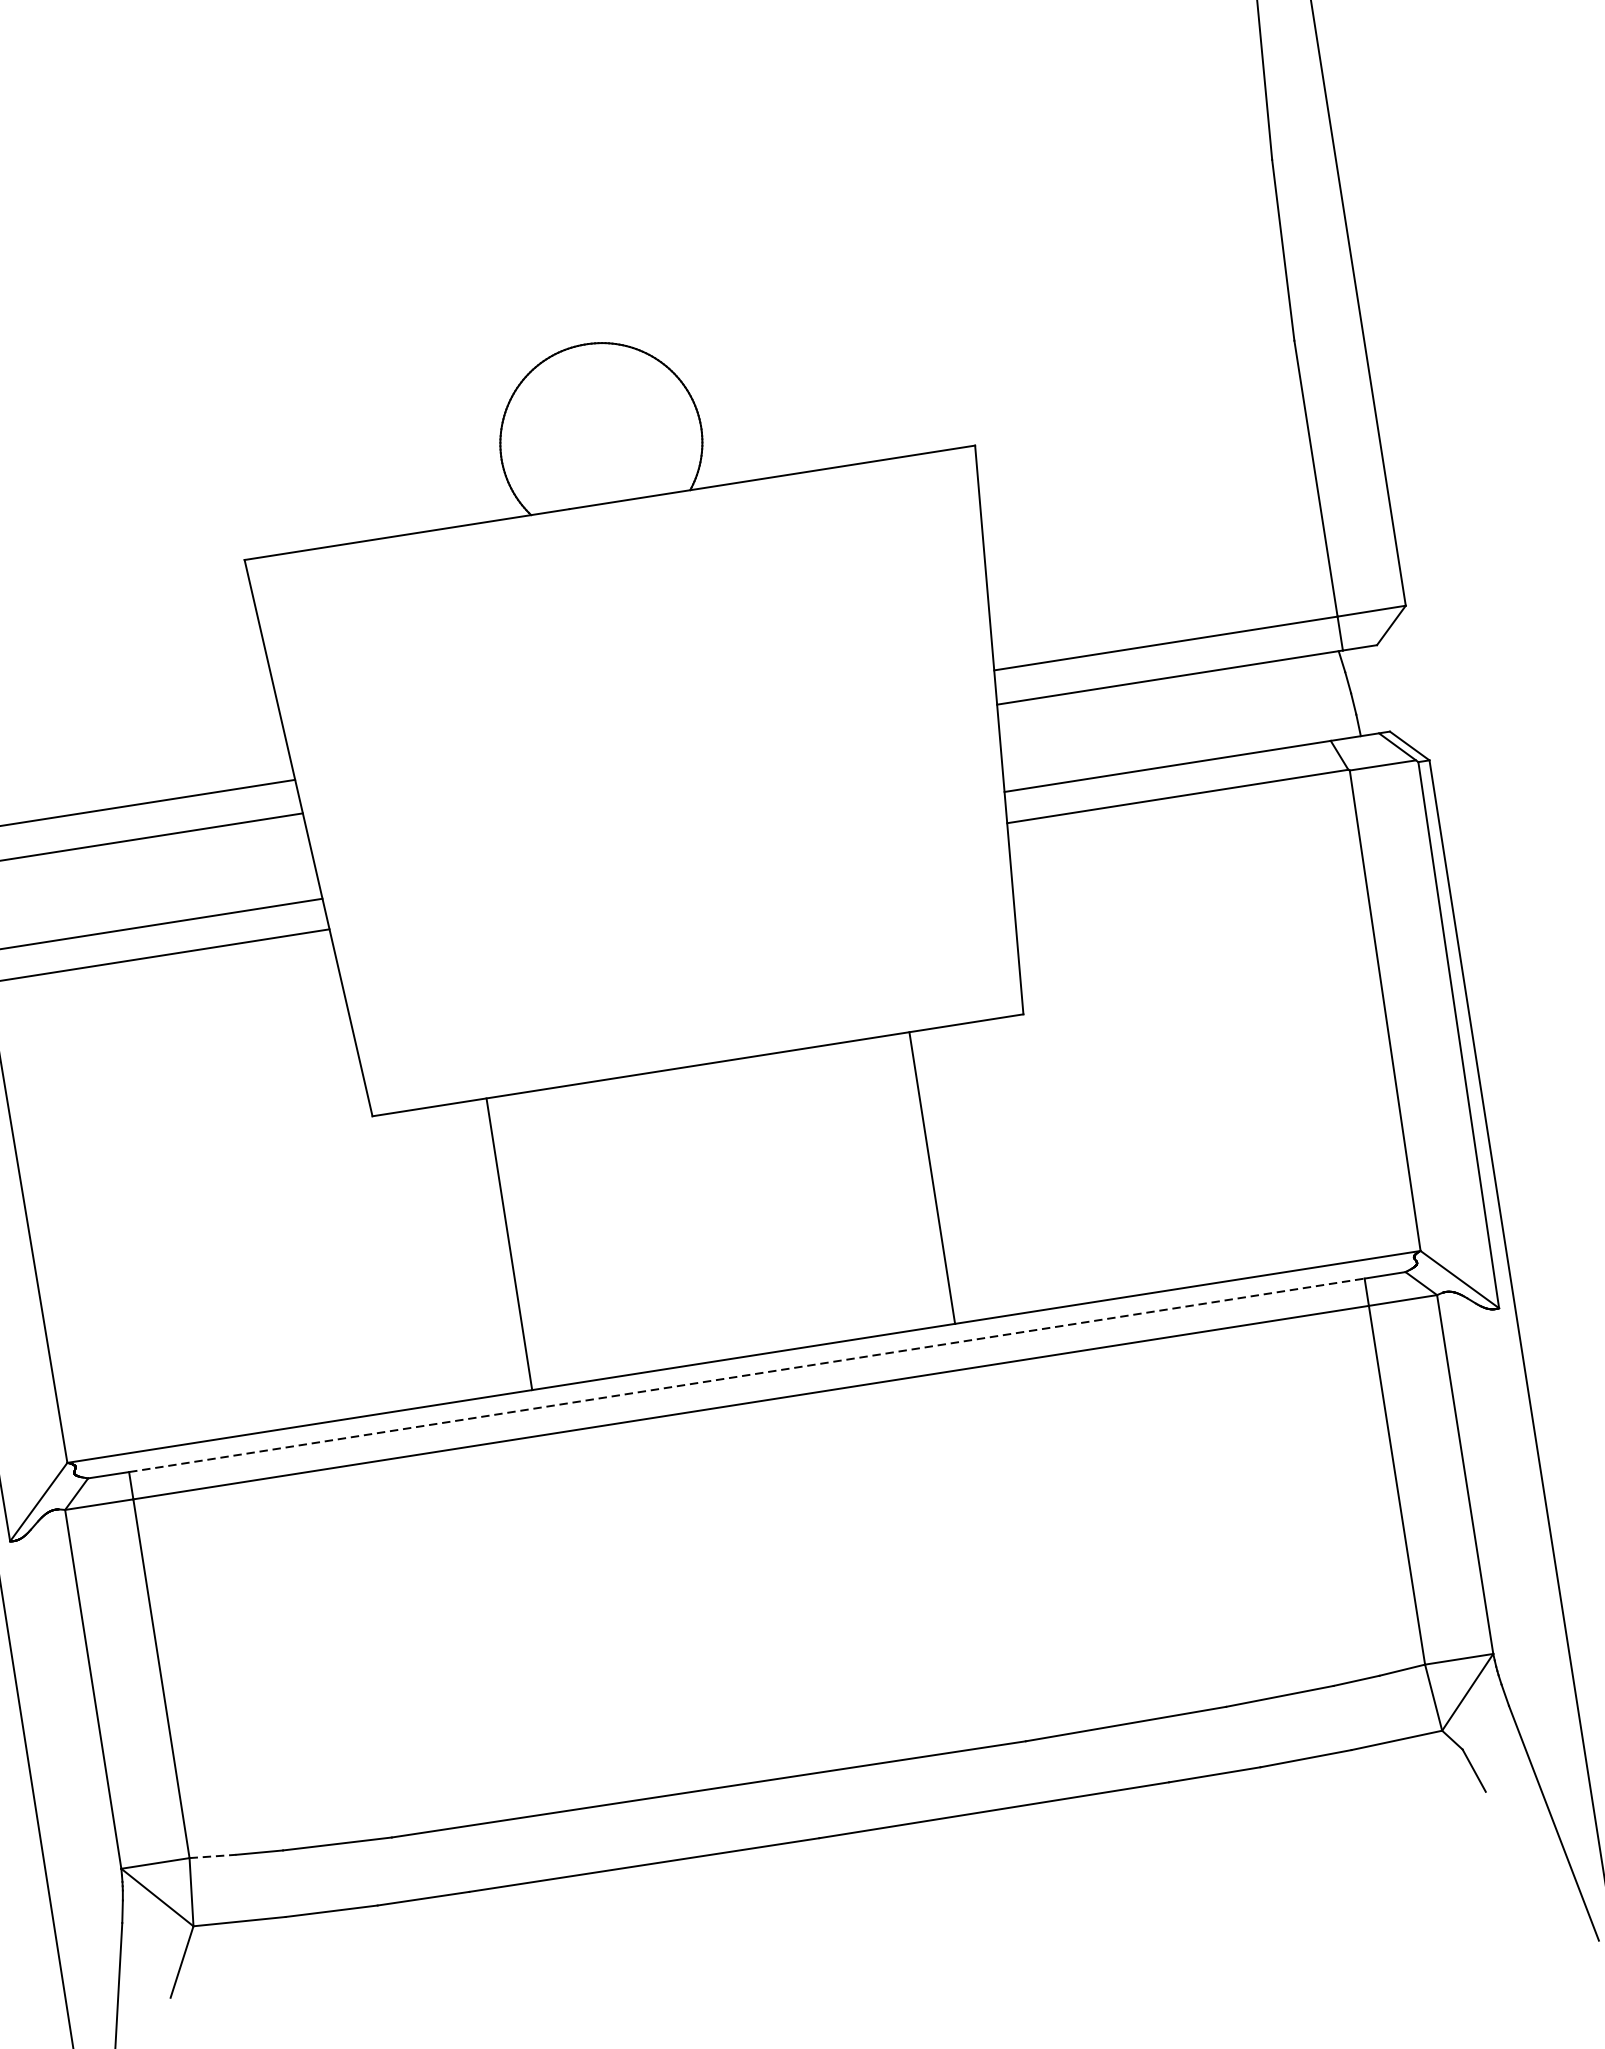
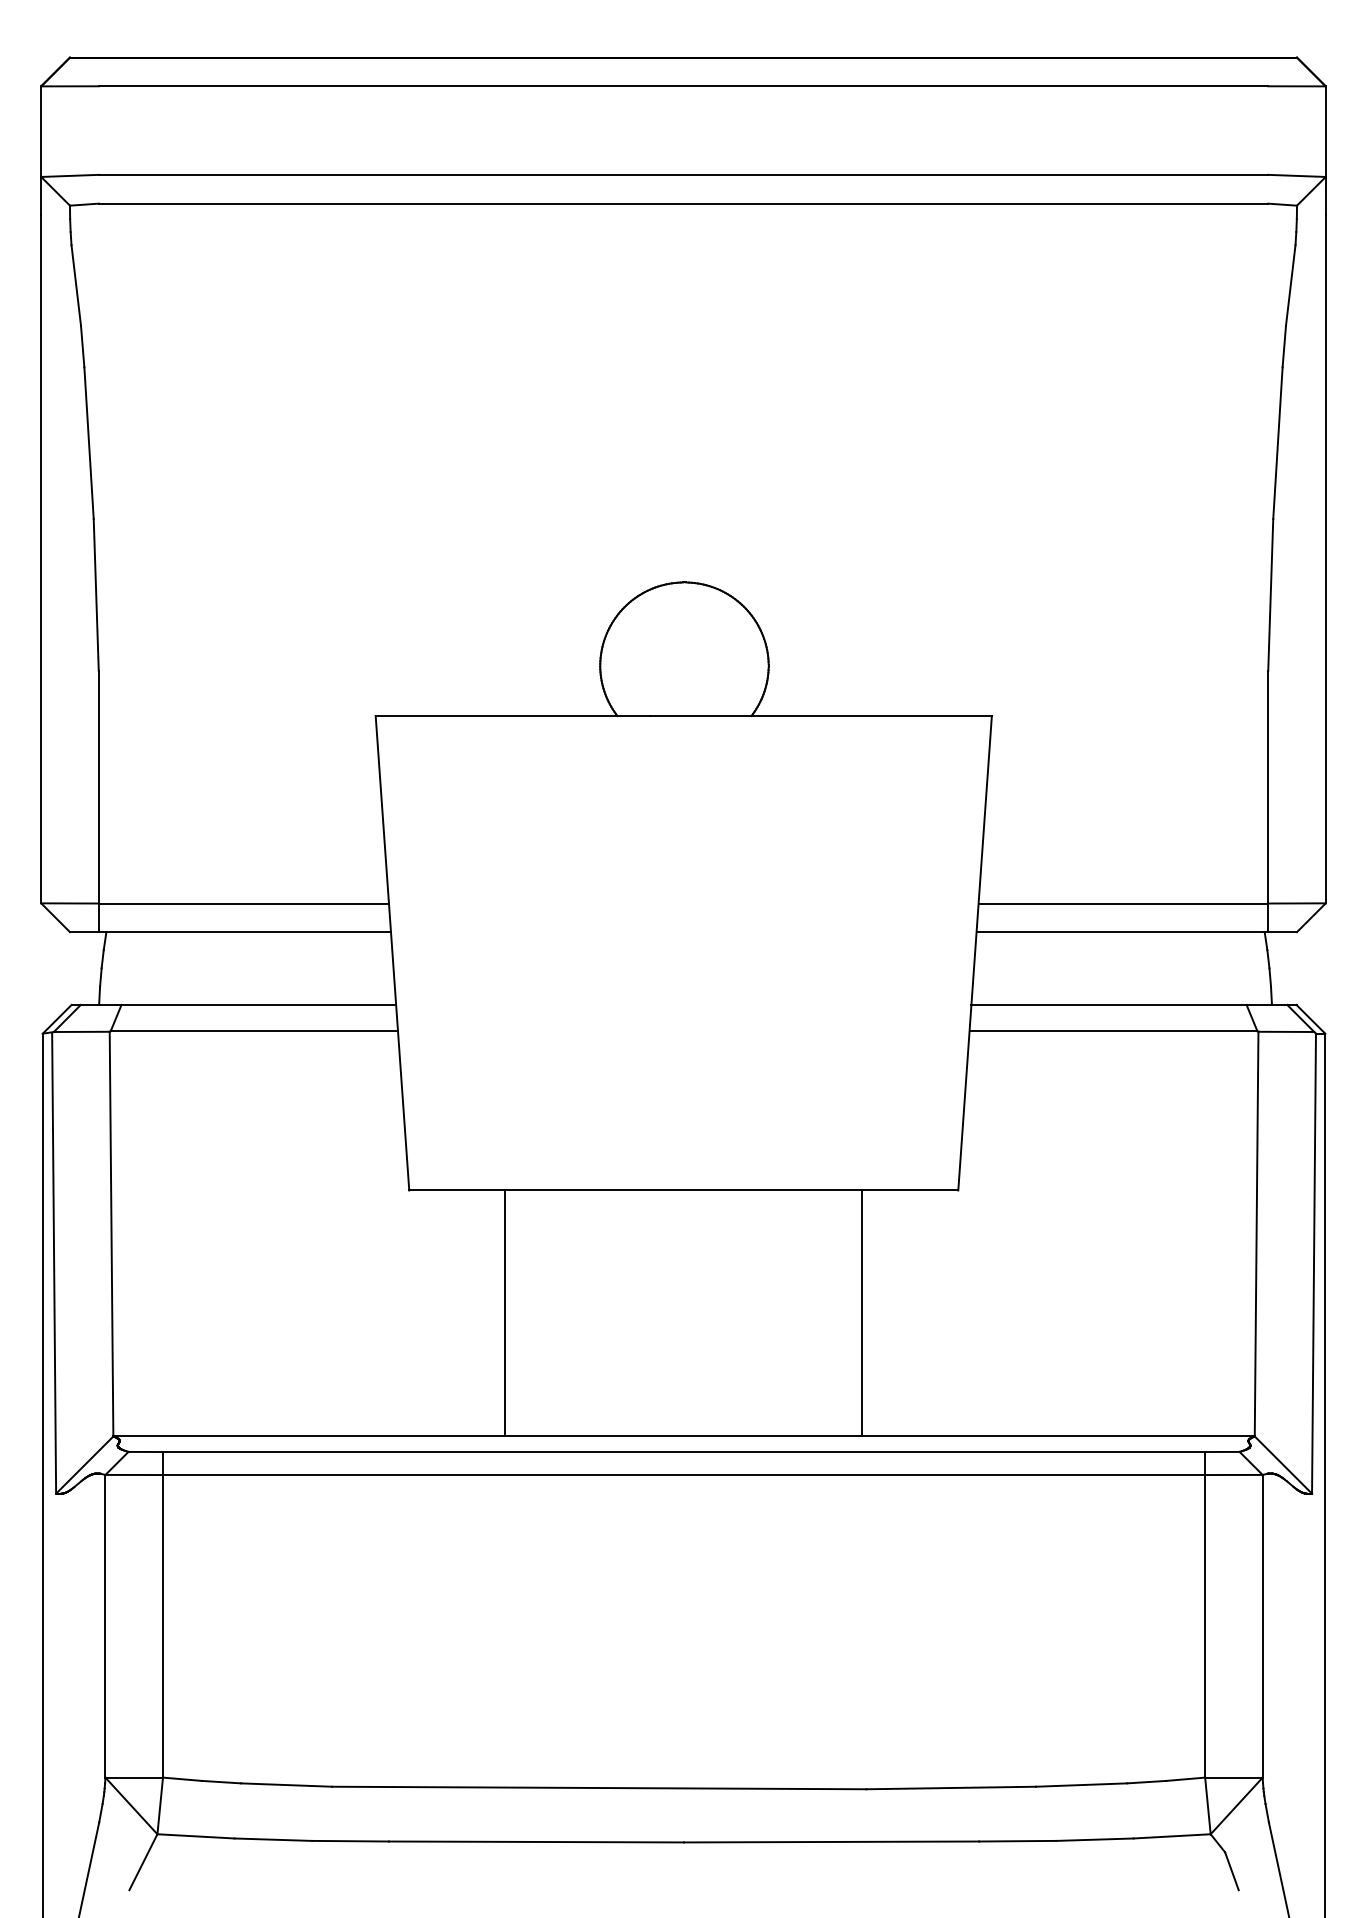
line: (747, 1375) -> (684, 1452), dashed -> solid
line: (213, 1856) -> (182, 1779), dashed -> solid

